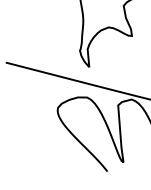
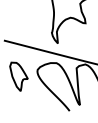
part: (28, 118) -> (18, 76), added

